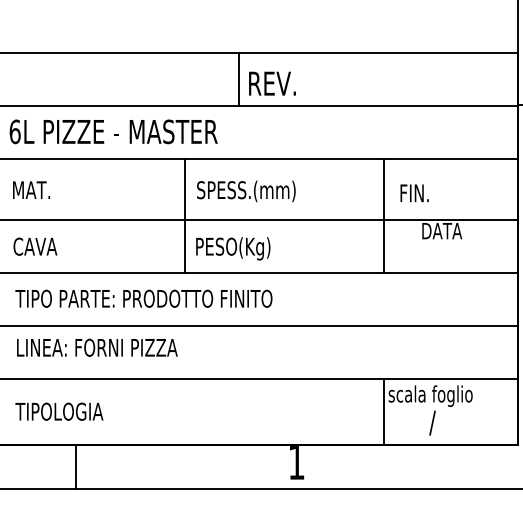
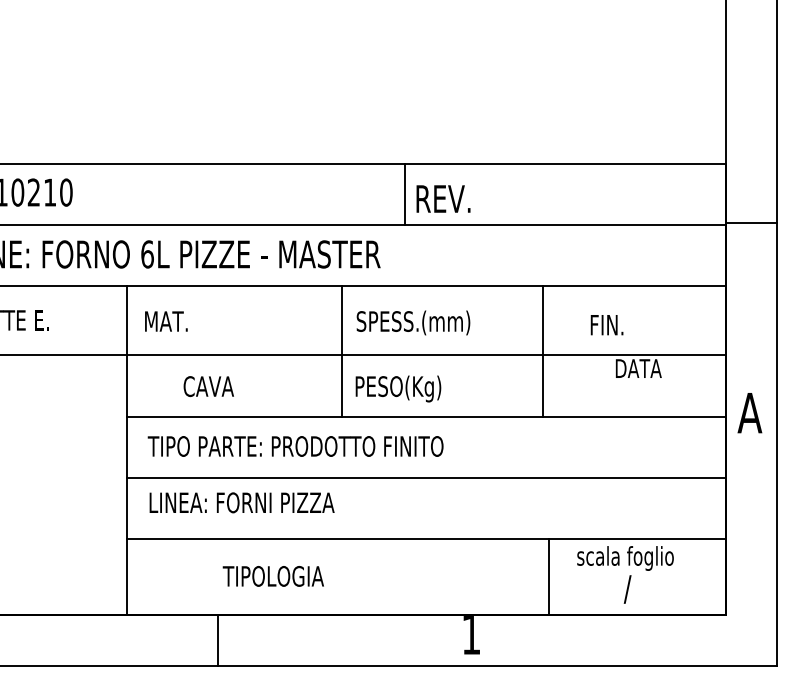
line: (383, 215) -> (543, 350), moved
text: (35, 246) -> (208, 386), moved
text: (58, 411) -> (272, 576), moved
line: (383, 411) -> (549, 576), moved

